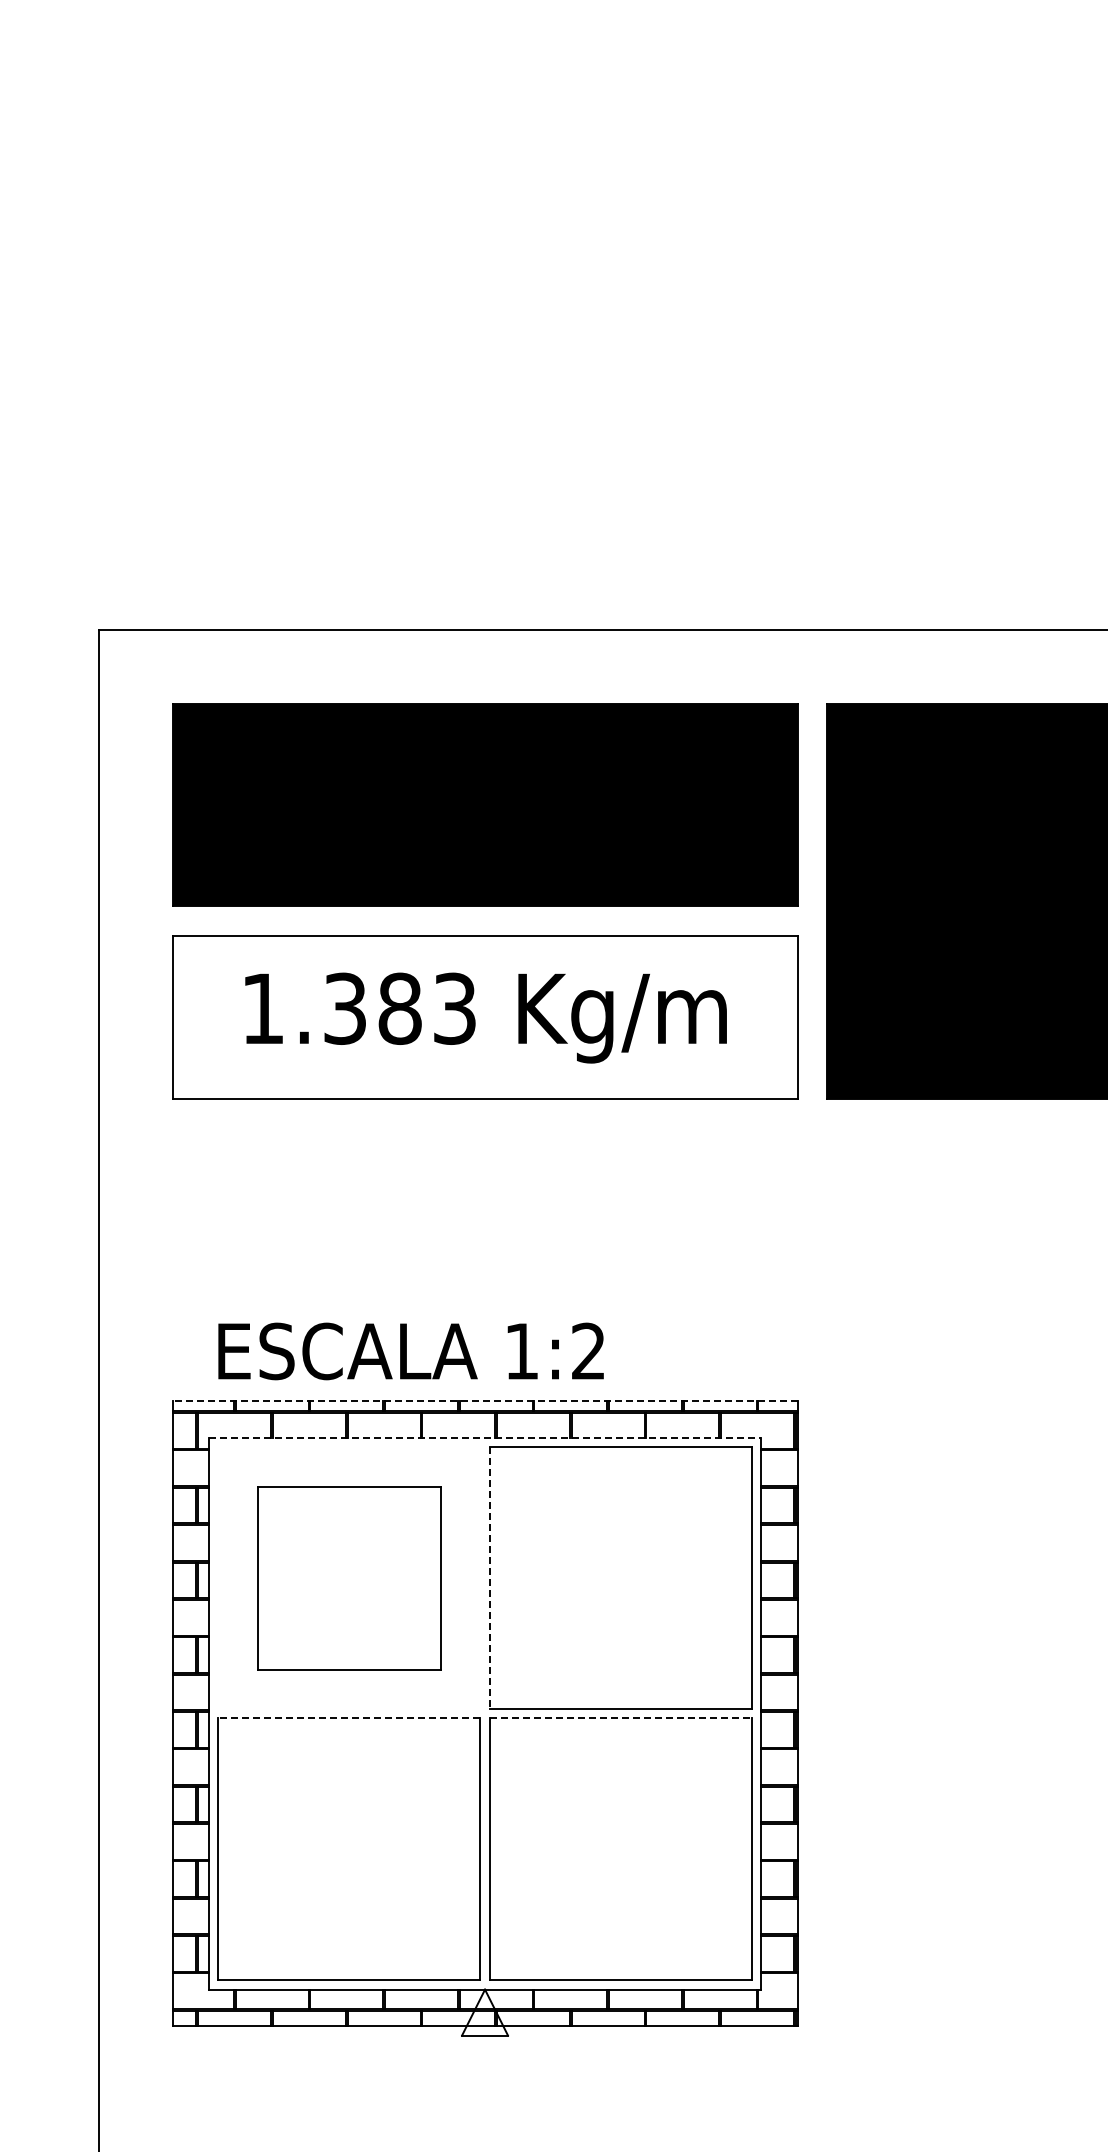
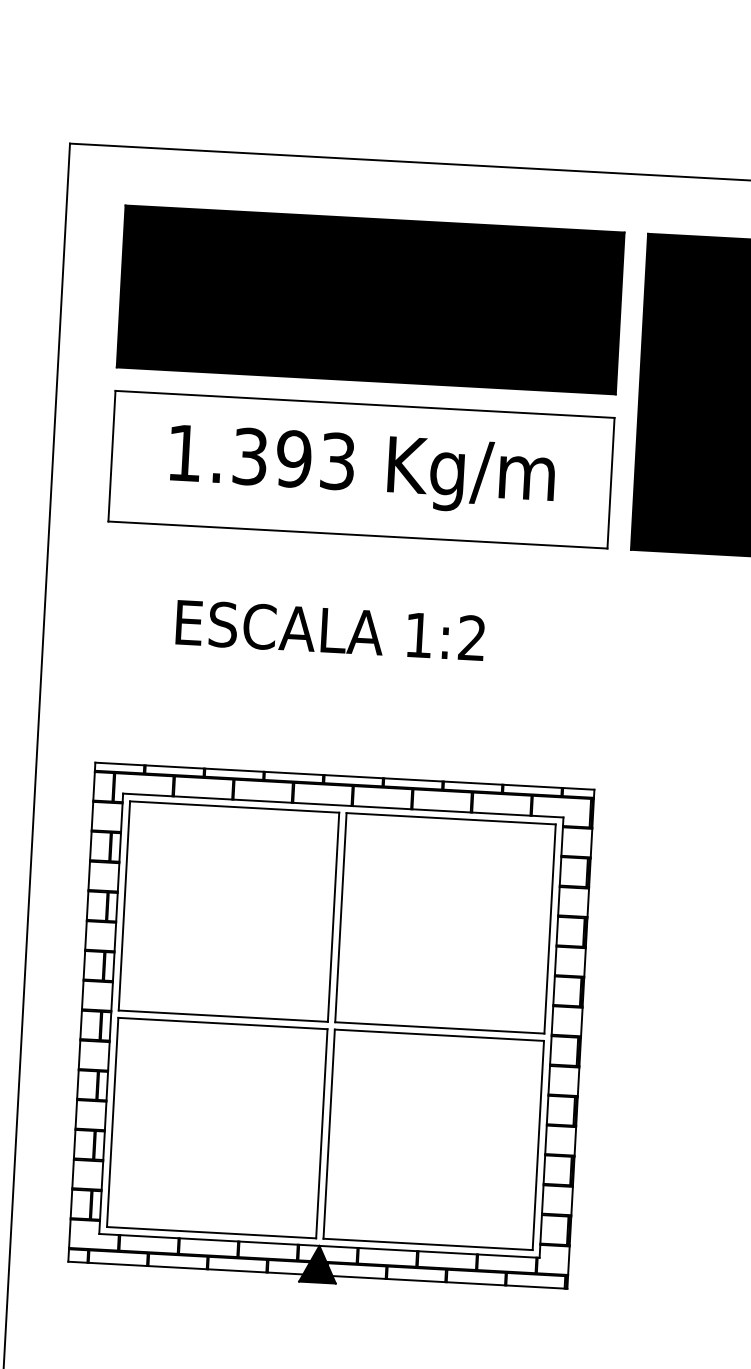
text: (399, 1008) -> (293, 458), 1.383 -> 1.393
text: (410, 1351) -> (329, 630), moved
line: (485, 1401) -> (345, 776), dashed -> solid
line: (485, 1438) -> (343, 805), dashed -> solid
part: (348, 1577) -> (228, 910), size x1.43
line: (489, 1578) -> (340, 917), dashed -> solid
line: (349, 1718) -> (222, 1023), dashed -> solid
line: (620, 1718) -> (439, 1035), dashed -> solid
fill: (485, 2012) -> (318, 1264), added

